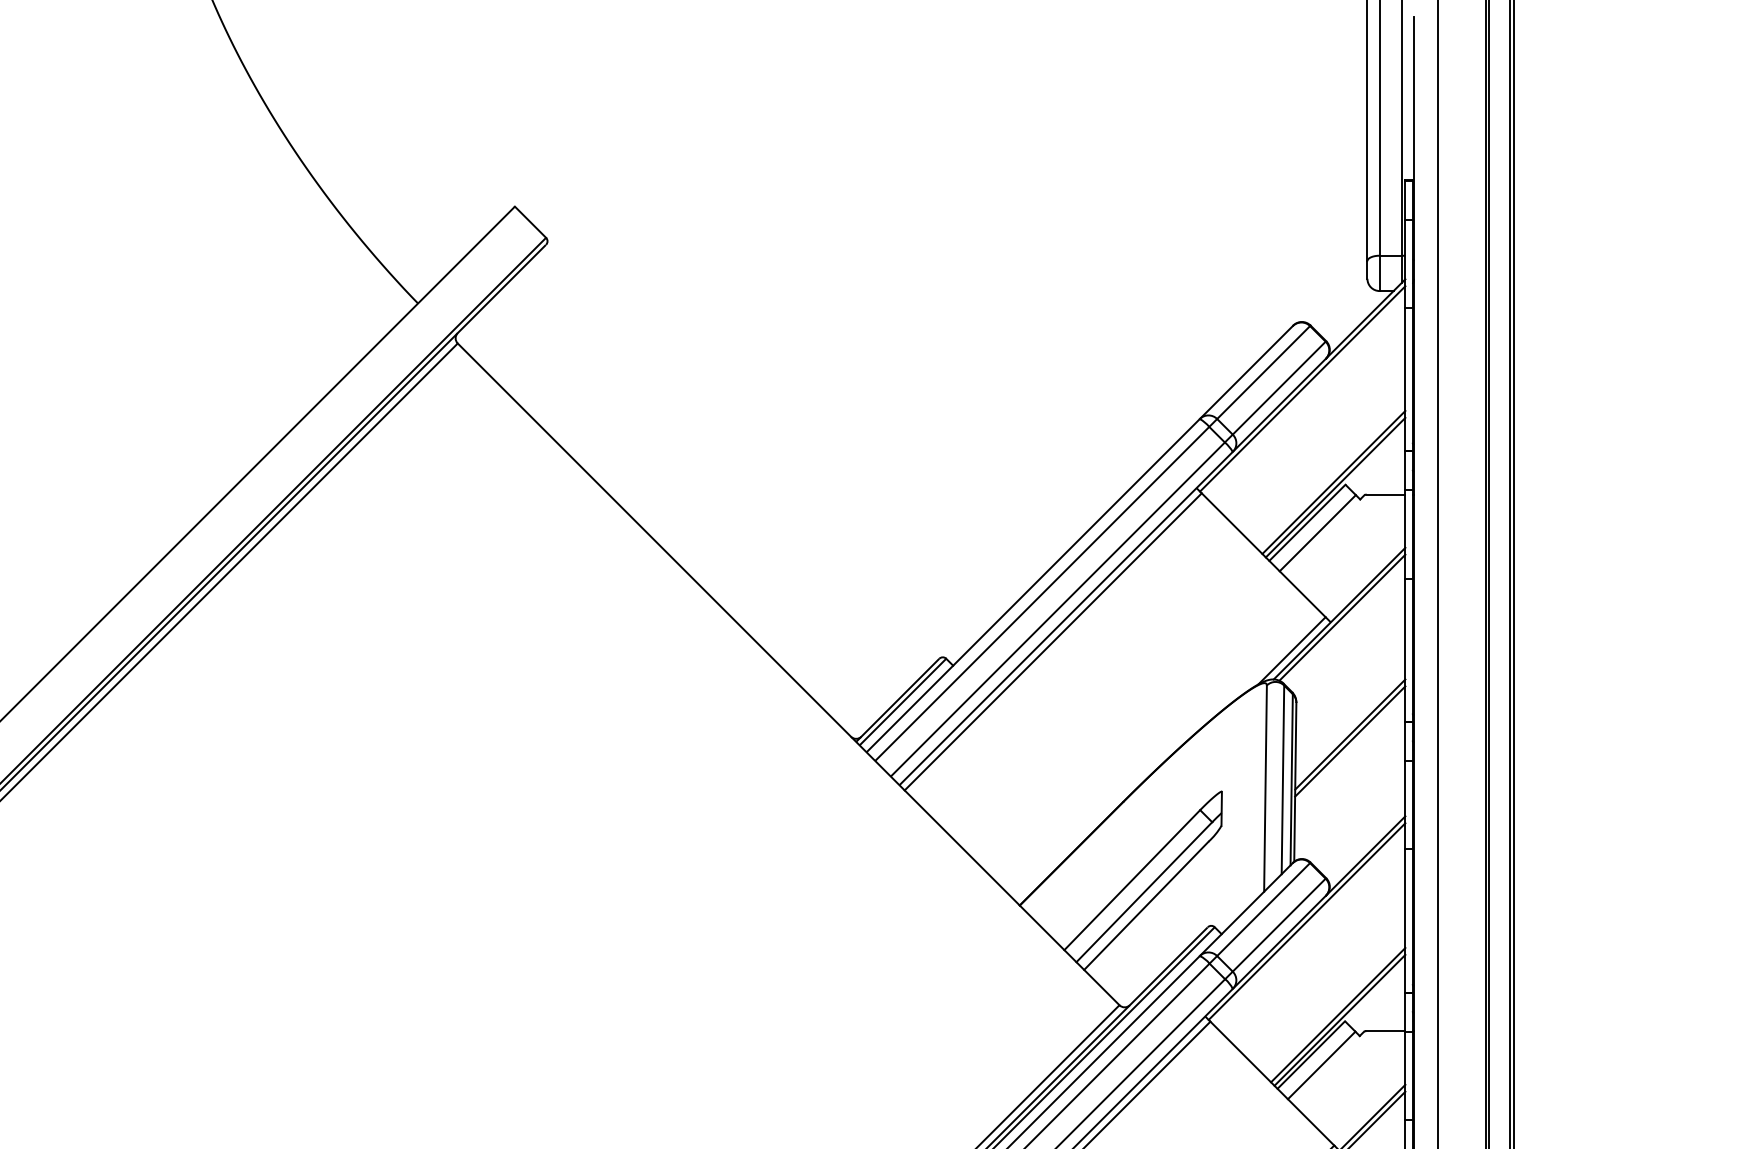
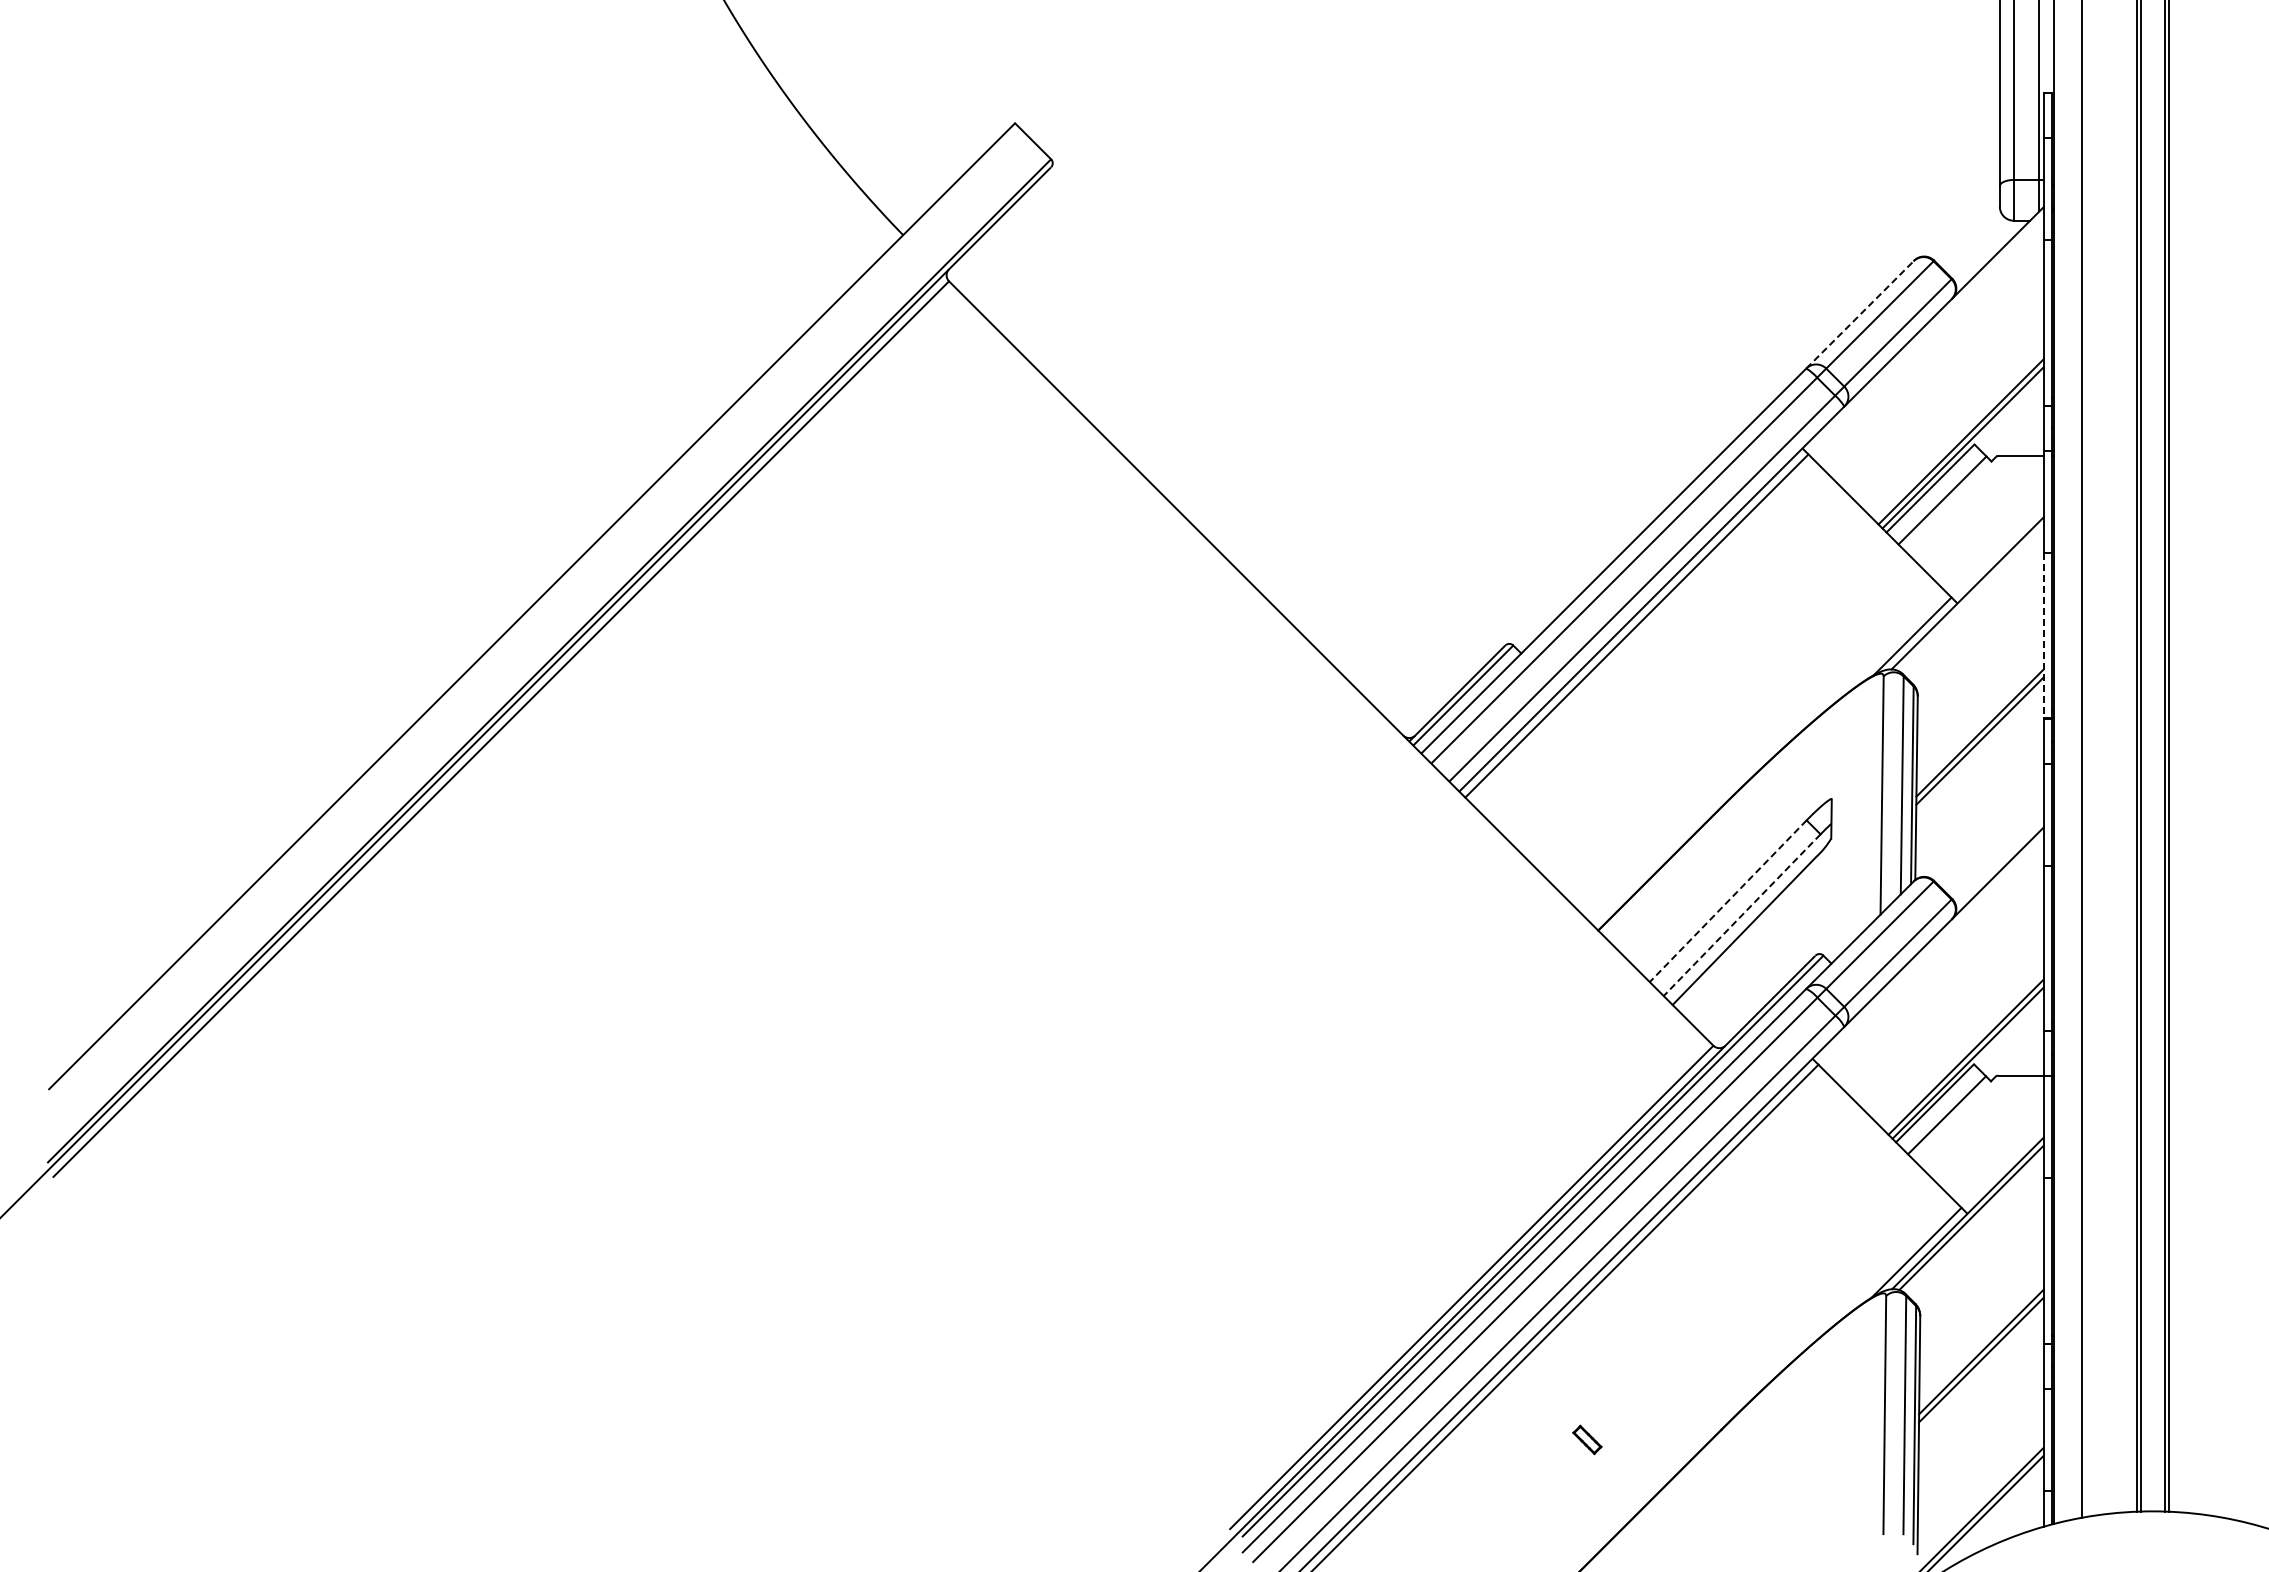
line: (1245, 372) -> (1859, 314), solid -> dashed
line: (1302, 388) -> (1924, 333), removed
line: (1342, 618) -> (1970, 598), removed
line: (1405, 650) -> (2043, 635), solid -> dashed
line: (1132, 880) -> (1728, 901), solid -> dashed
line: (1144, 892) -> (1742, 915), solid -> dashed
line: (1306, 921) -> (1929, 948), removed

